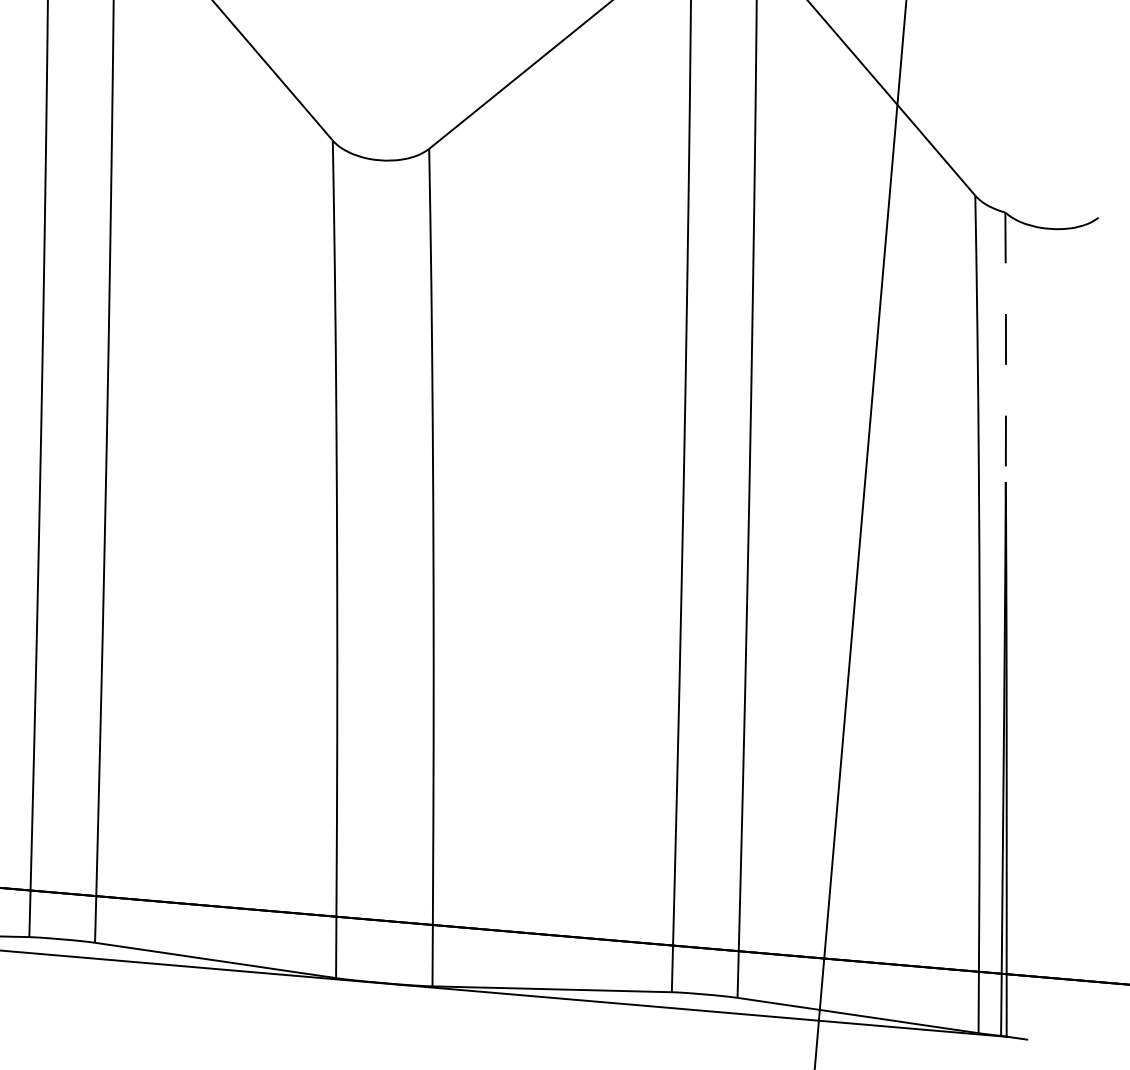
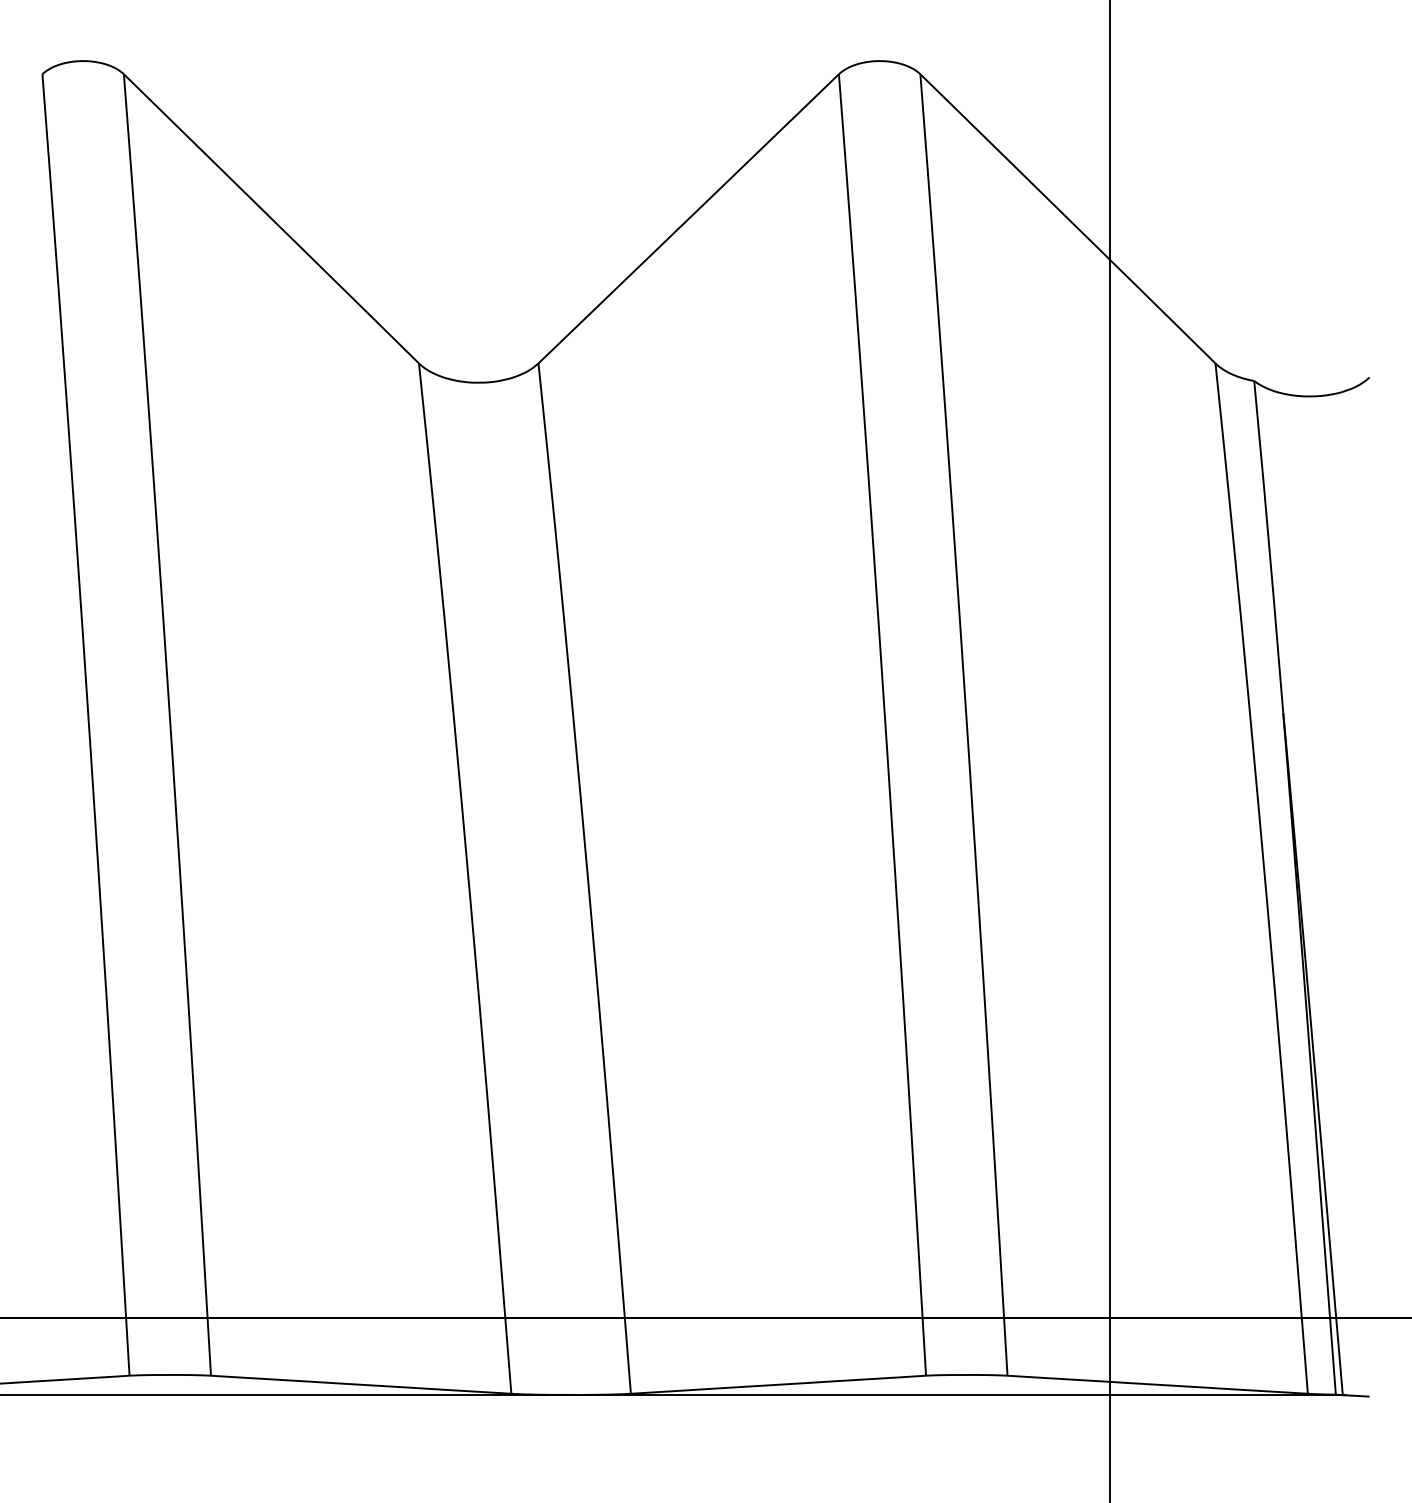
line: (1006, 347) -> (1269, 546), dashed -> solid

